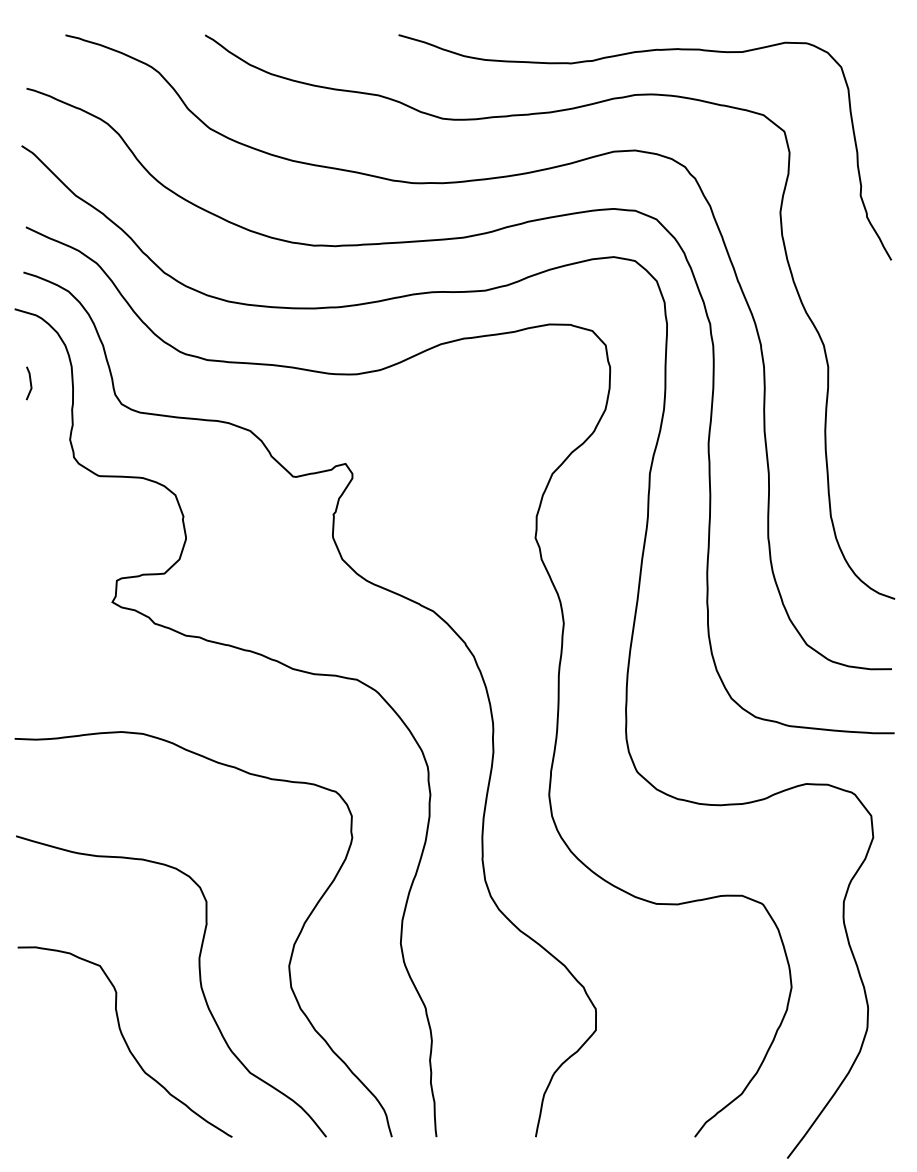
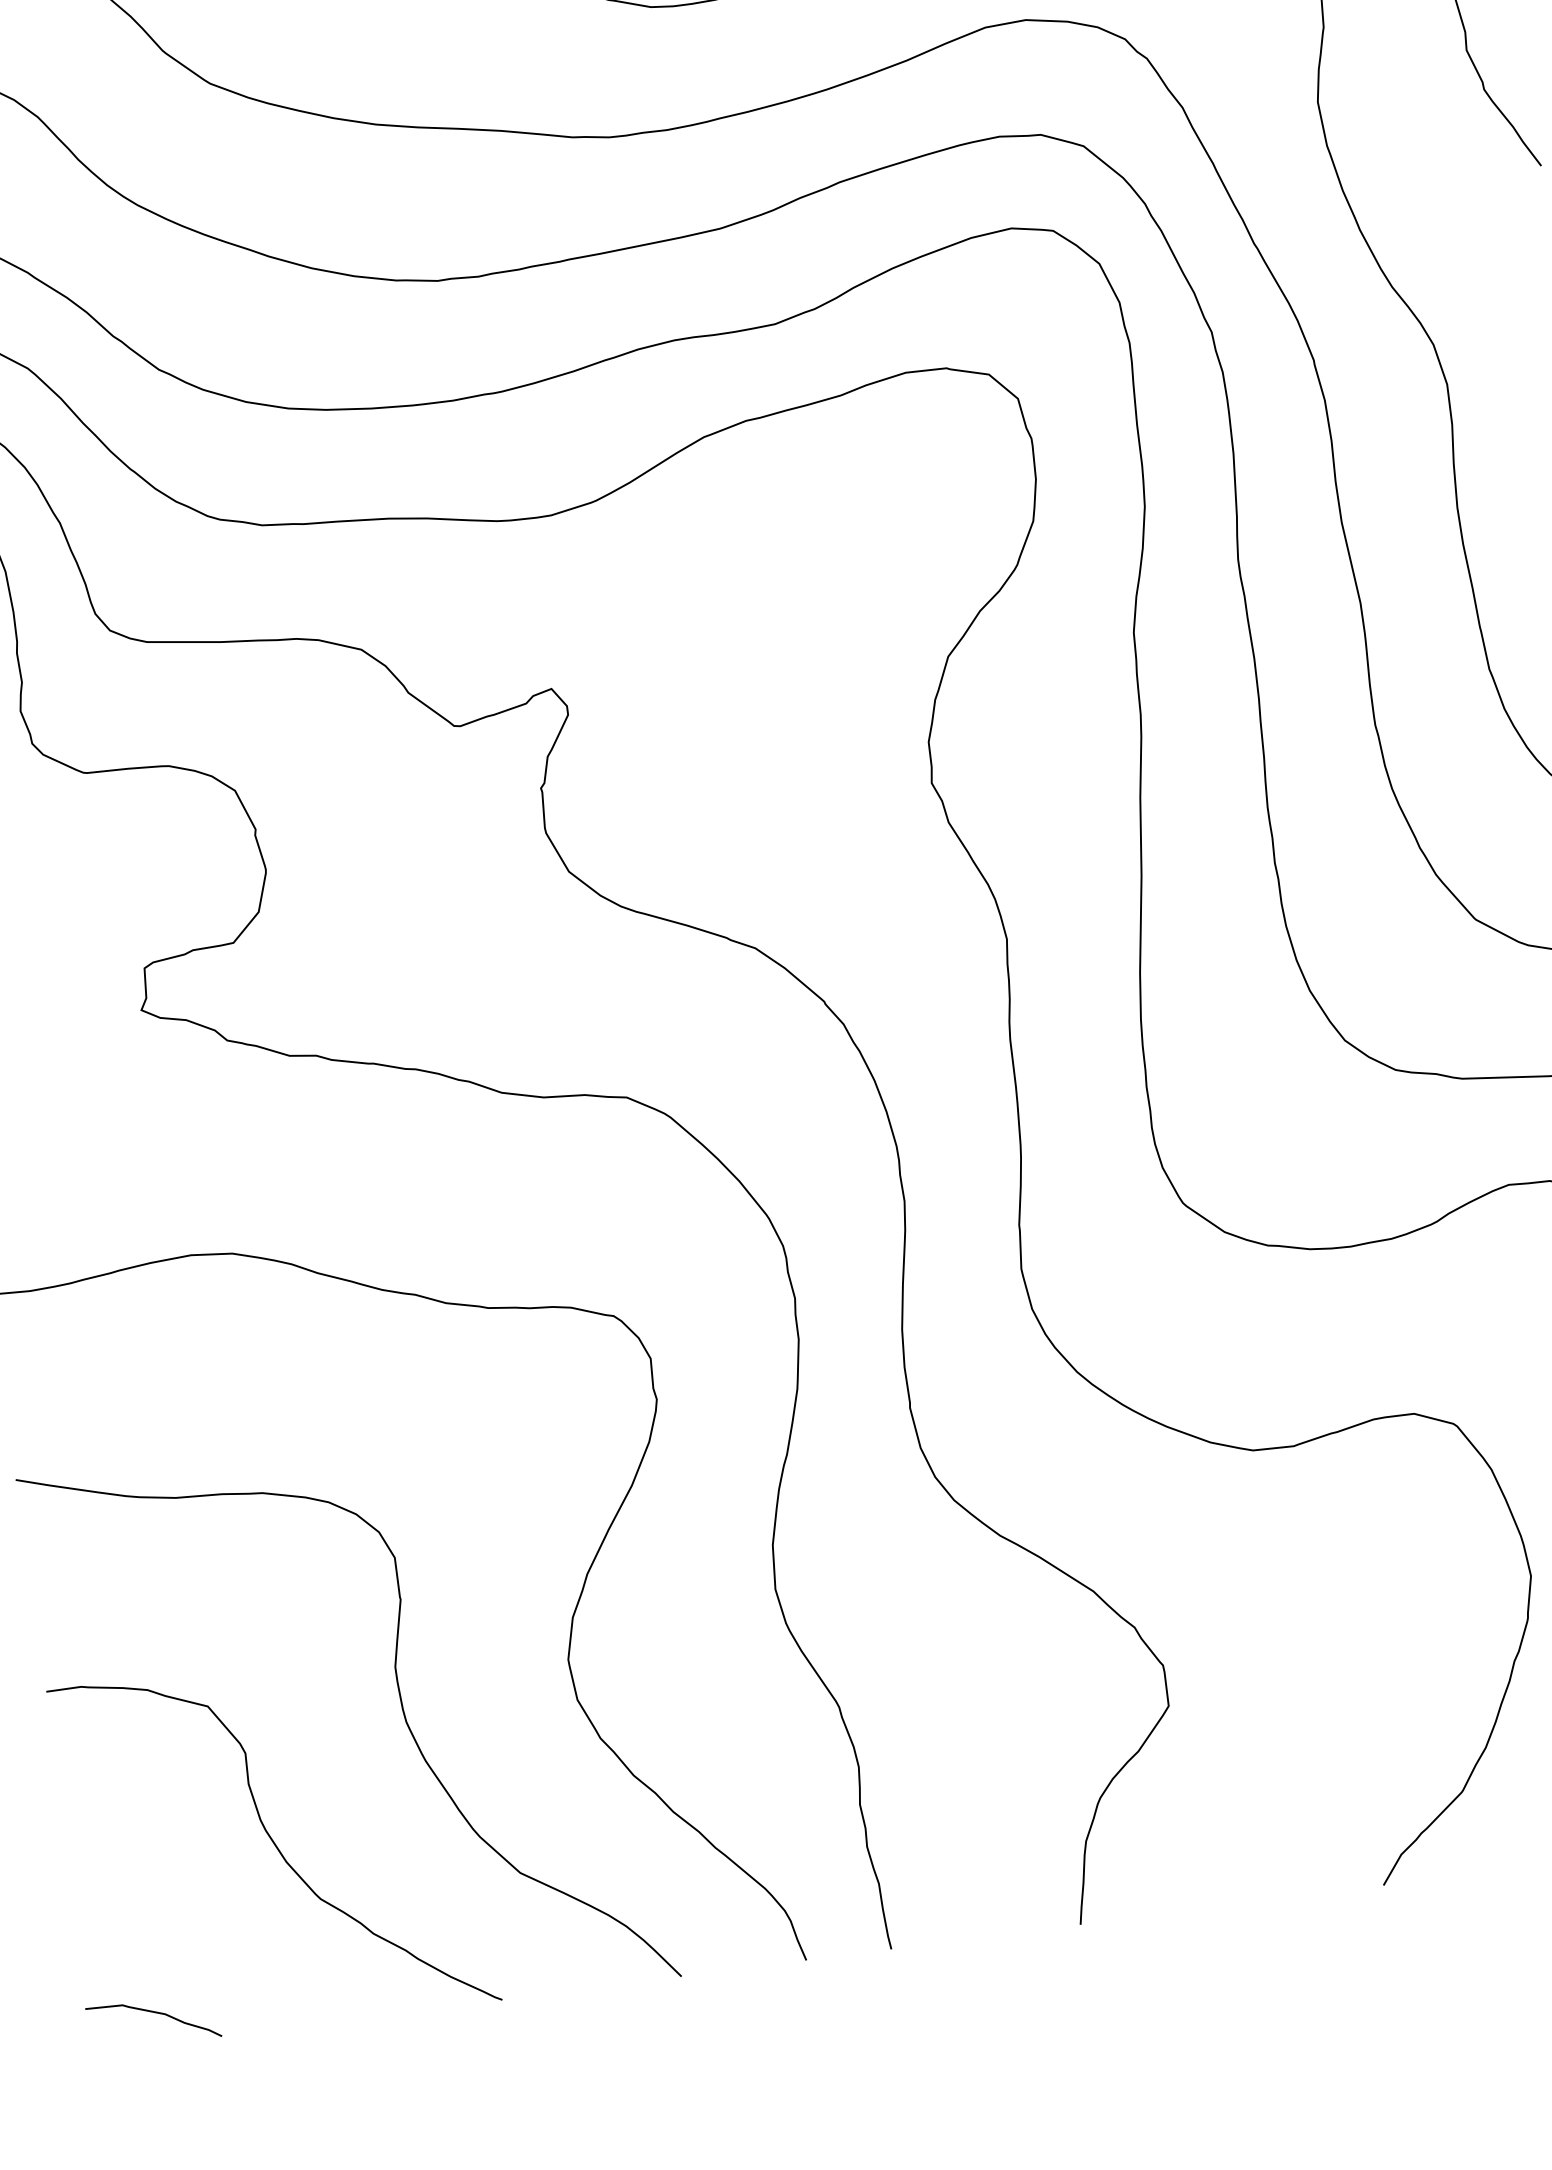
curve: (52, 1121) -> (155, 2014), added

